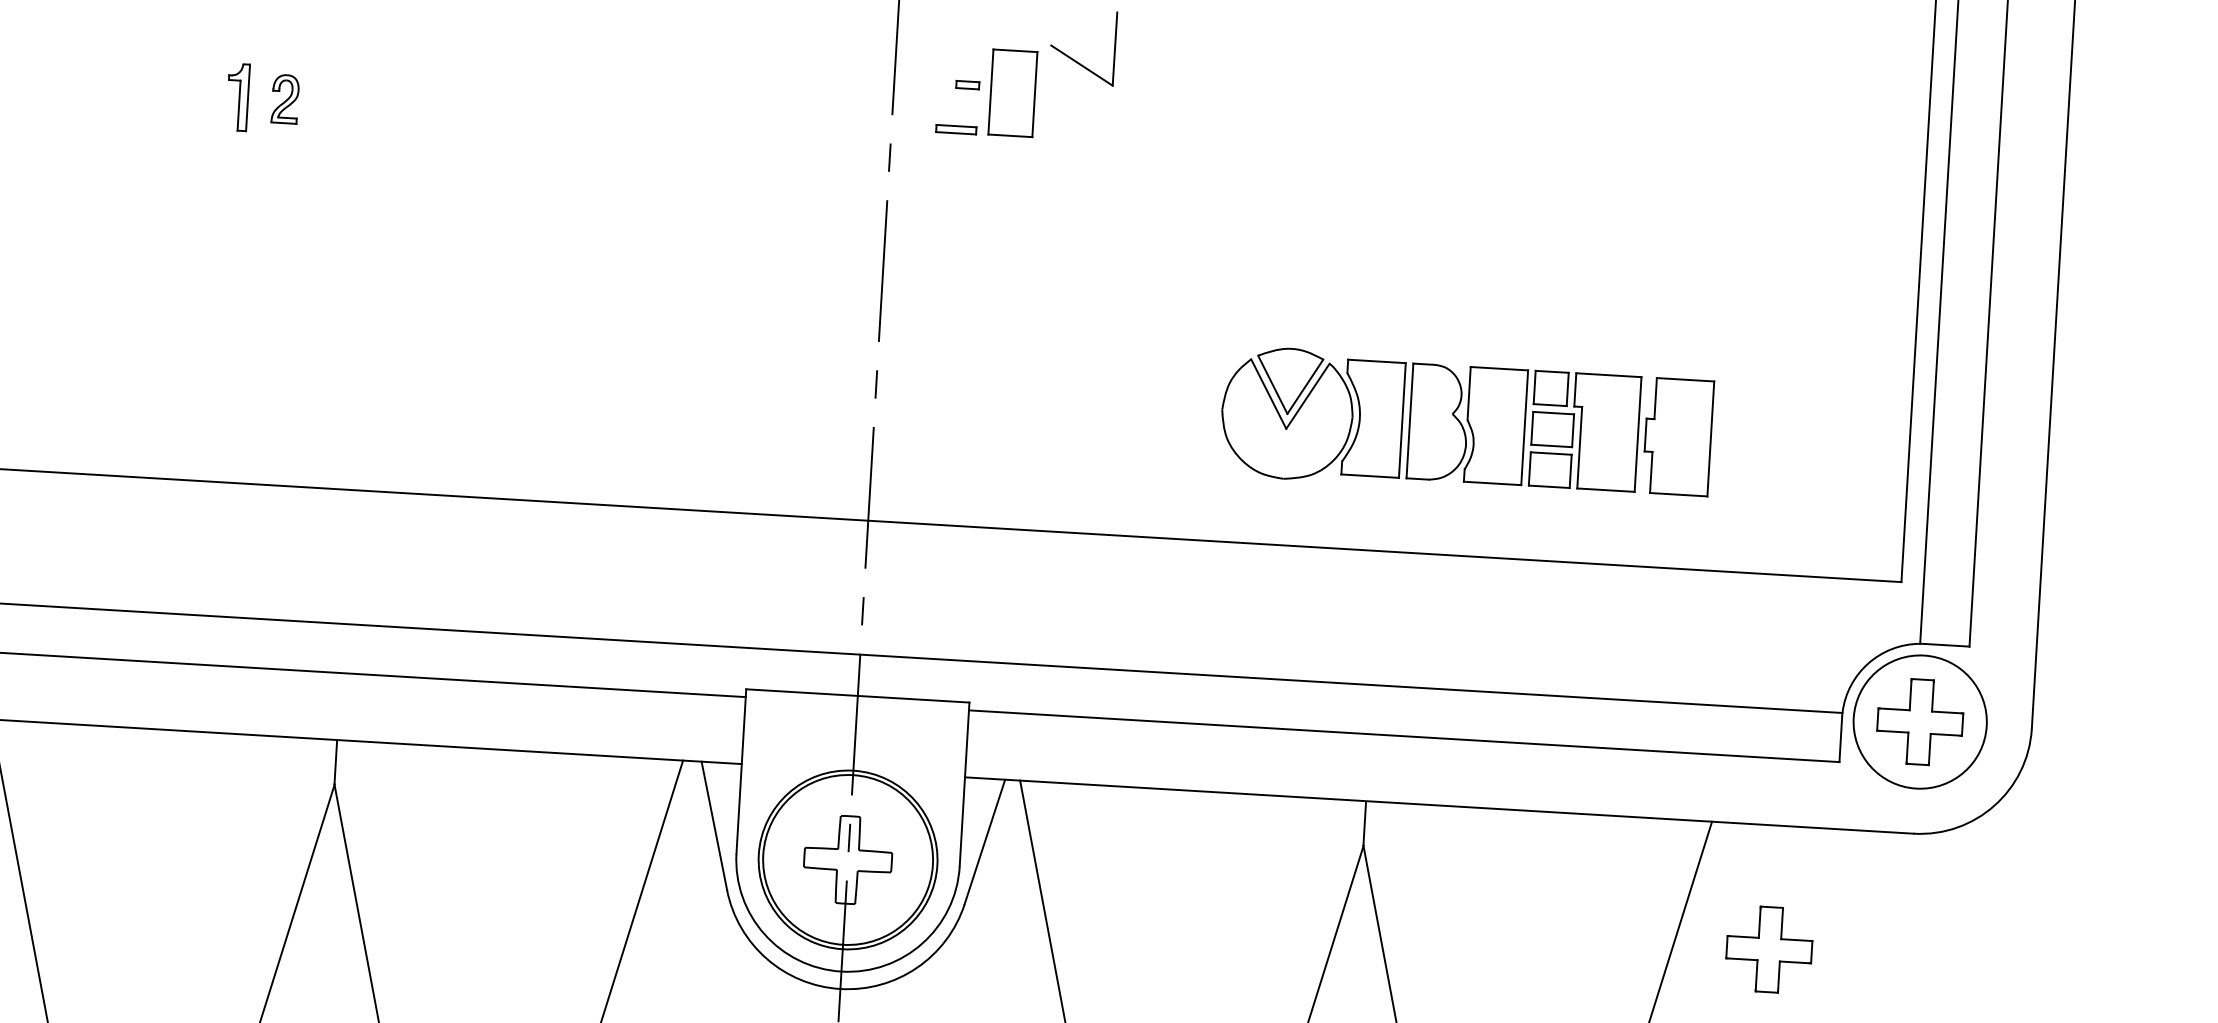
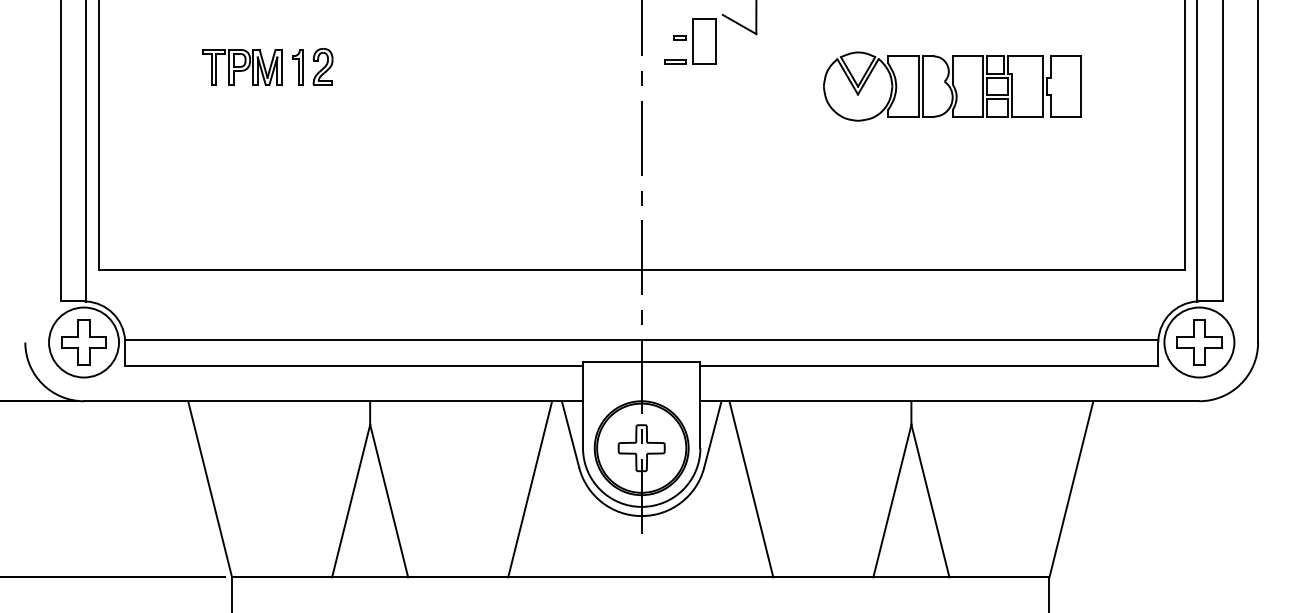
part: (132, 91) -> (242, 67), added
part: (284, 98) -> (322, 66), size x1.43
part: (1466, 424) -> (952, 86), moved
part: (1769, 949) -> (1127, 466), removed

